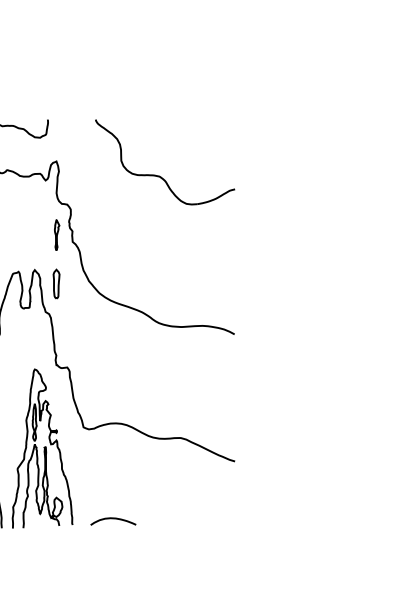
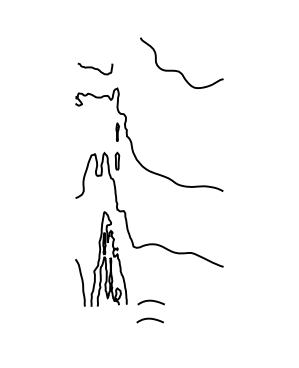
part: (159, 174) -> (178, 70), moved
curve: (110, 549) -> (149, 319), added

